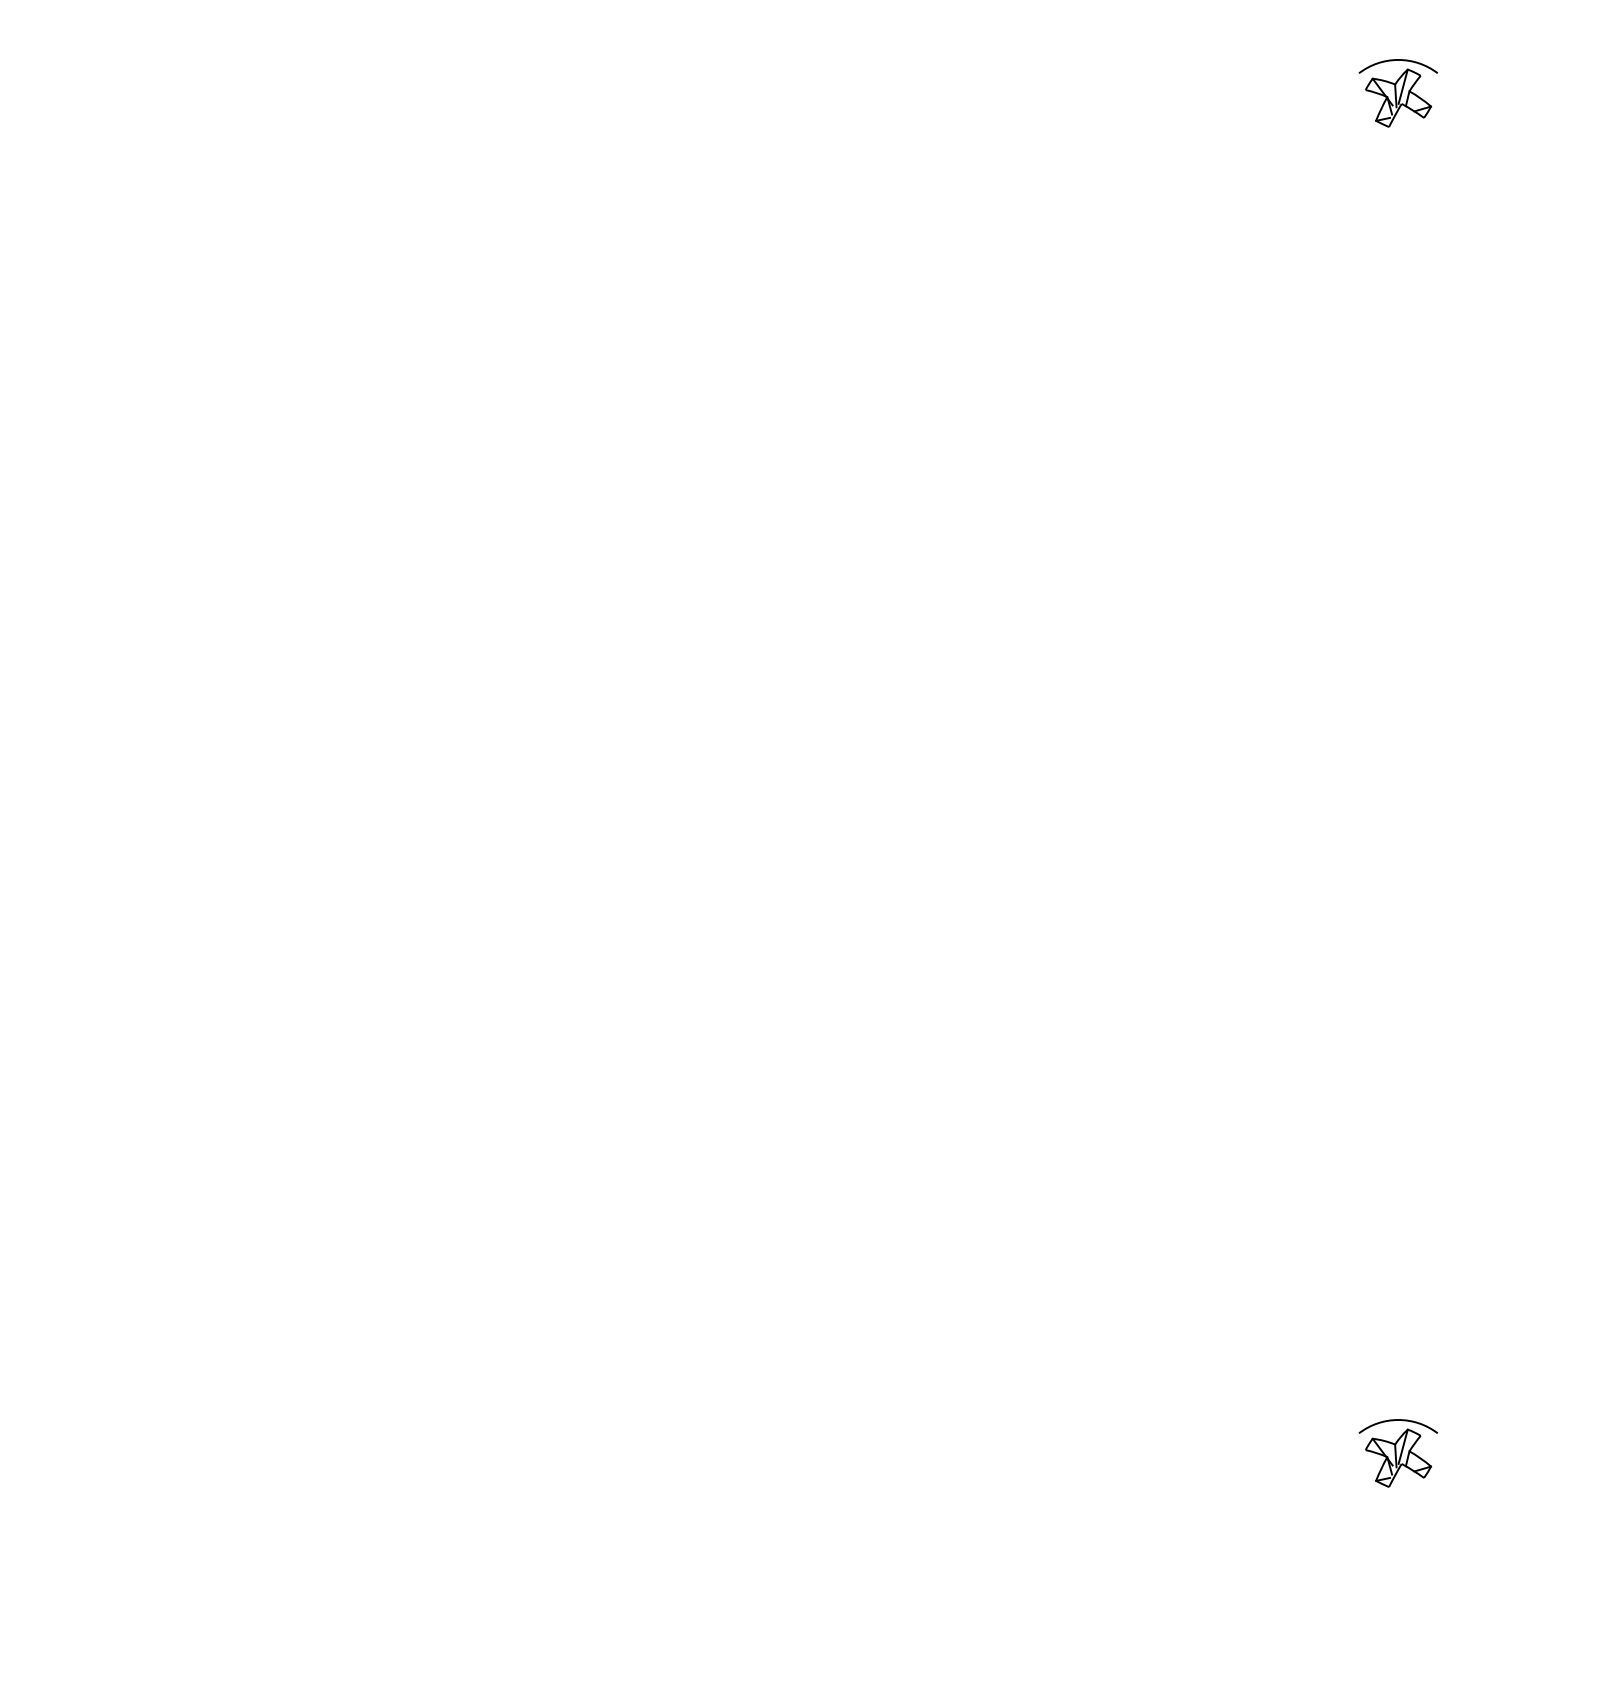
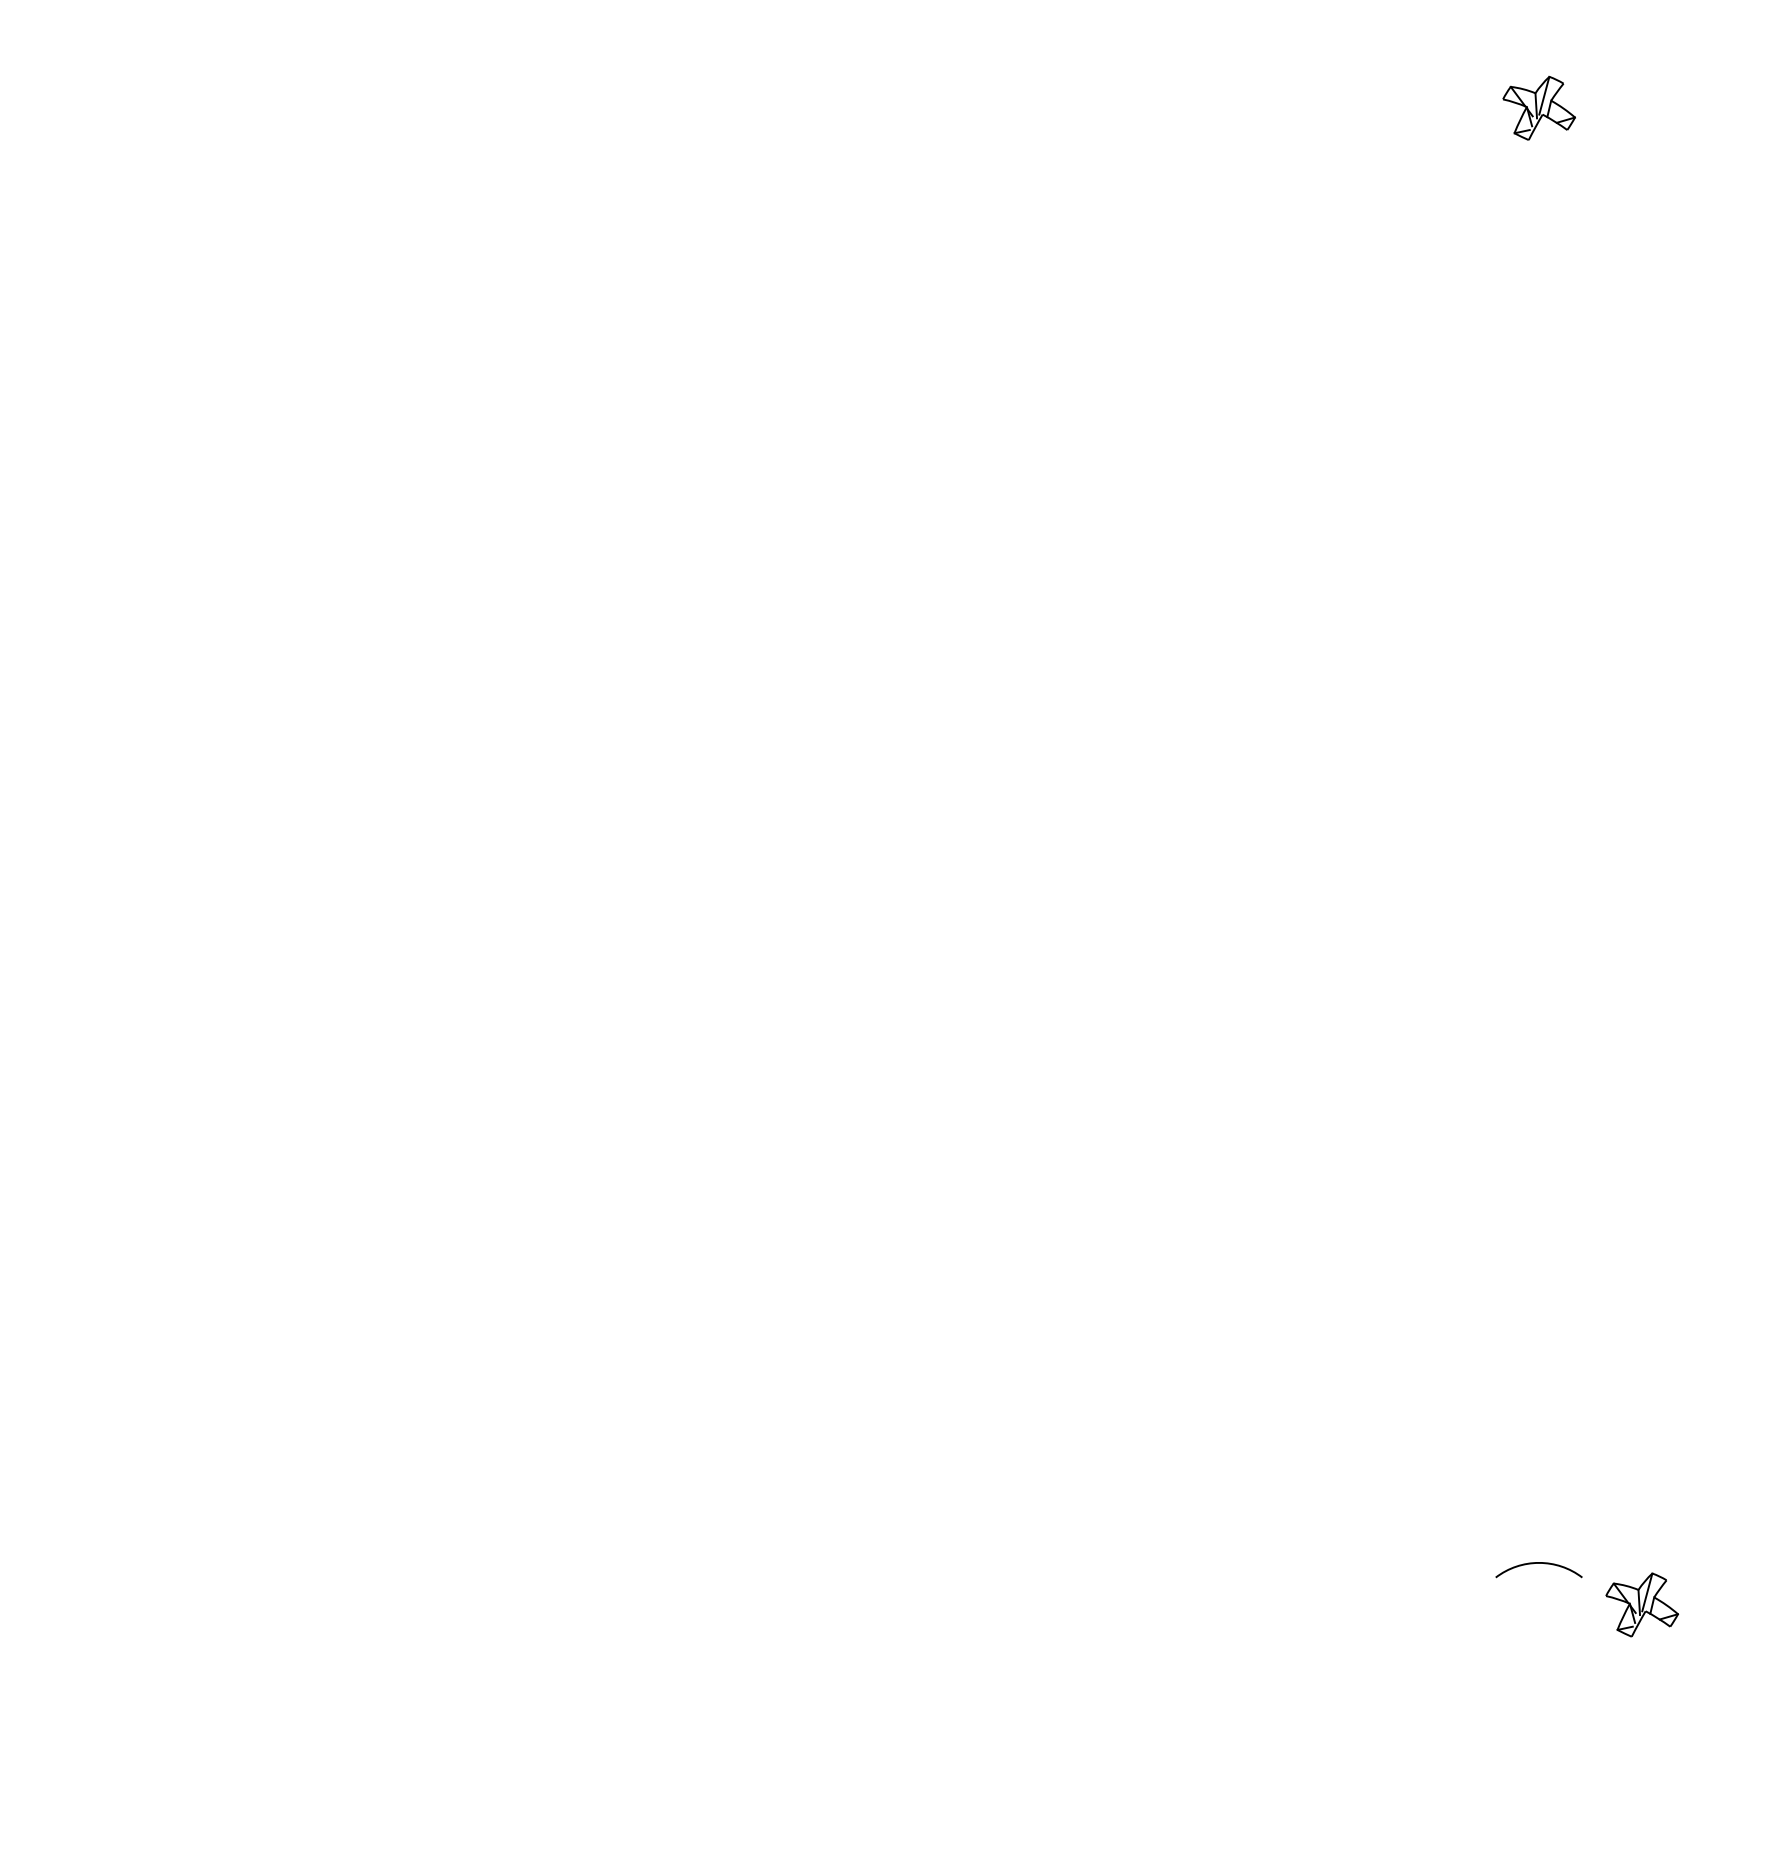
arc: (1397, 61) -> (1538, 67), removed
part: (1397, 1457) -> (1641, 1604), moved

